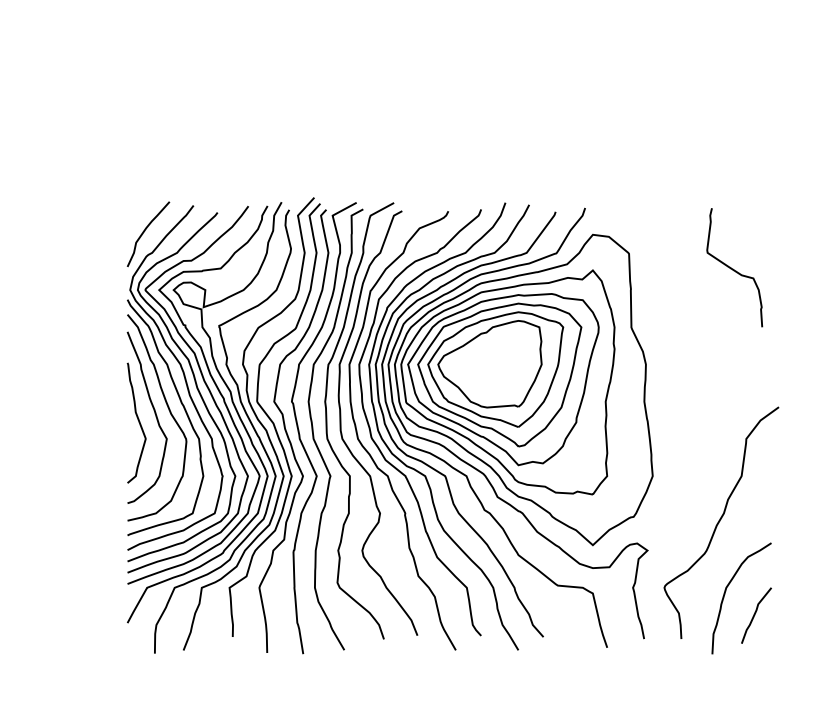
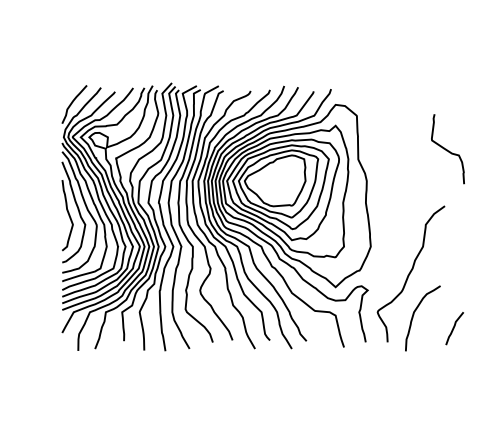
curve: (733, 268) -> (447, 149), moved
curve: (756, 615) -> (454, 328), moved

